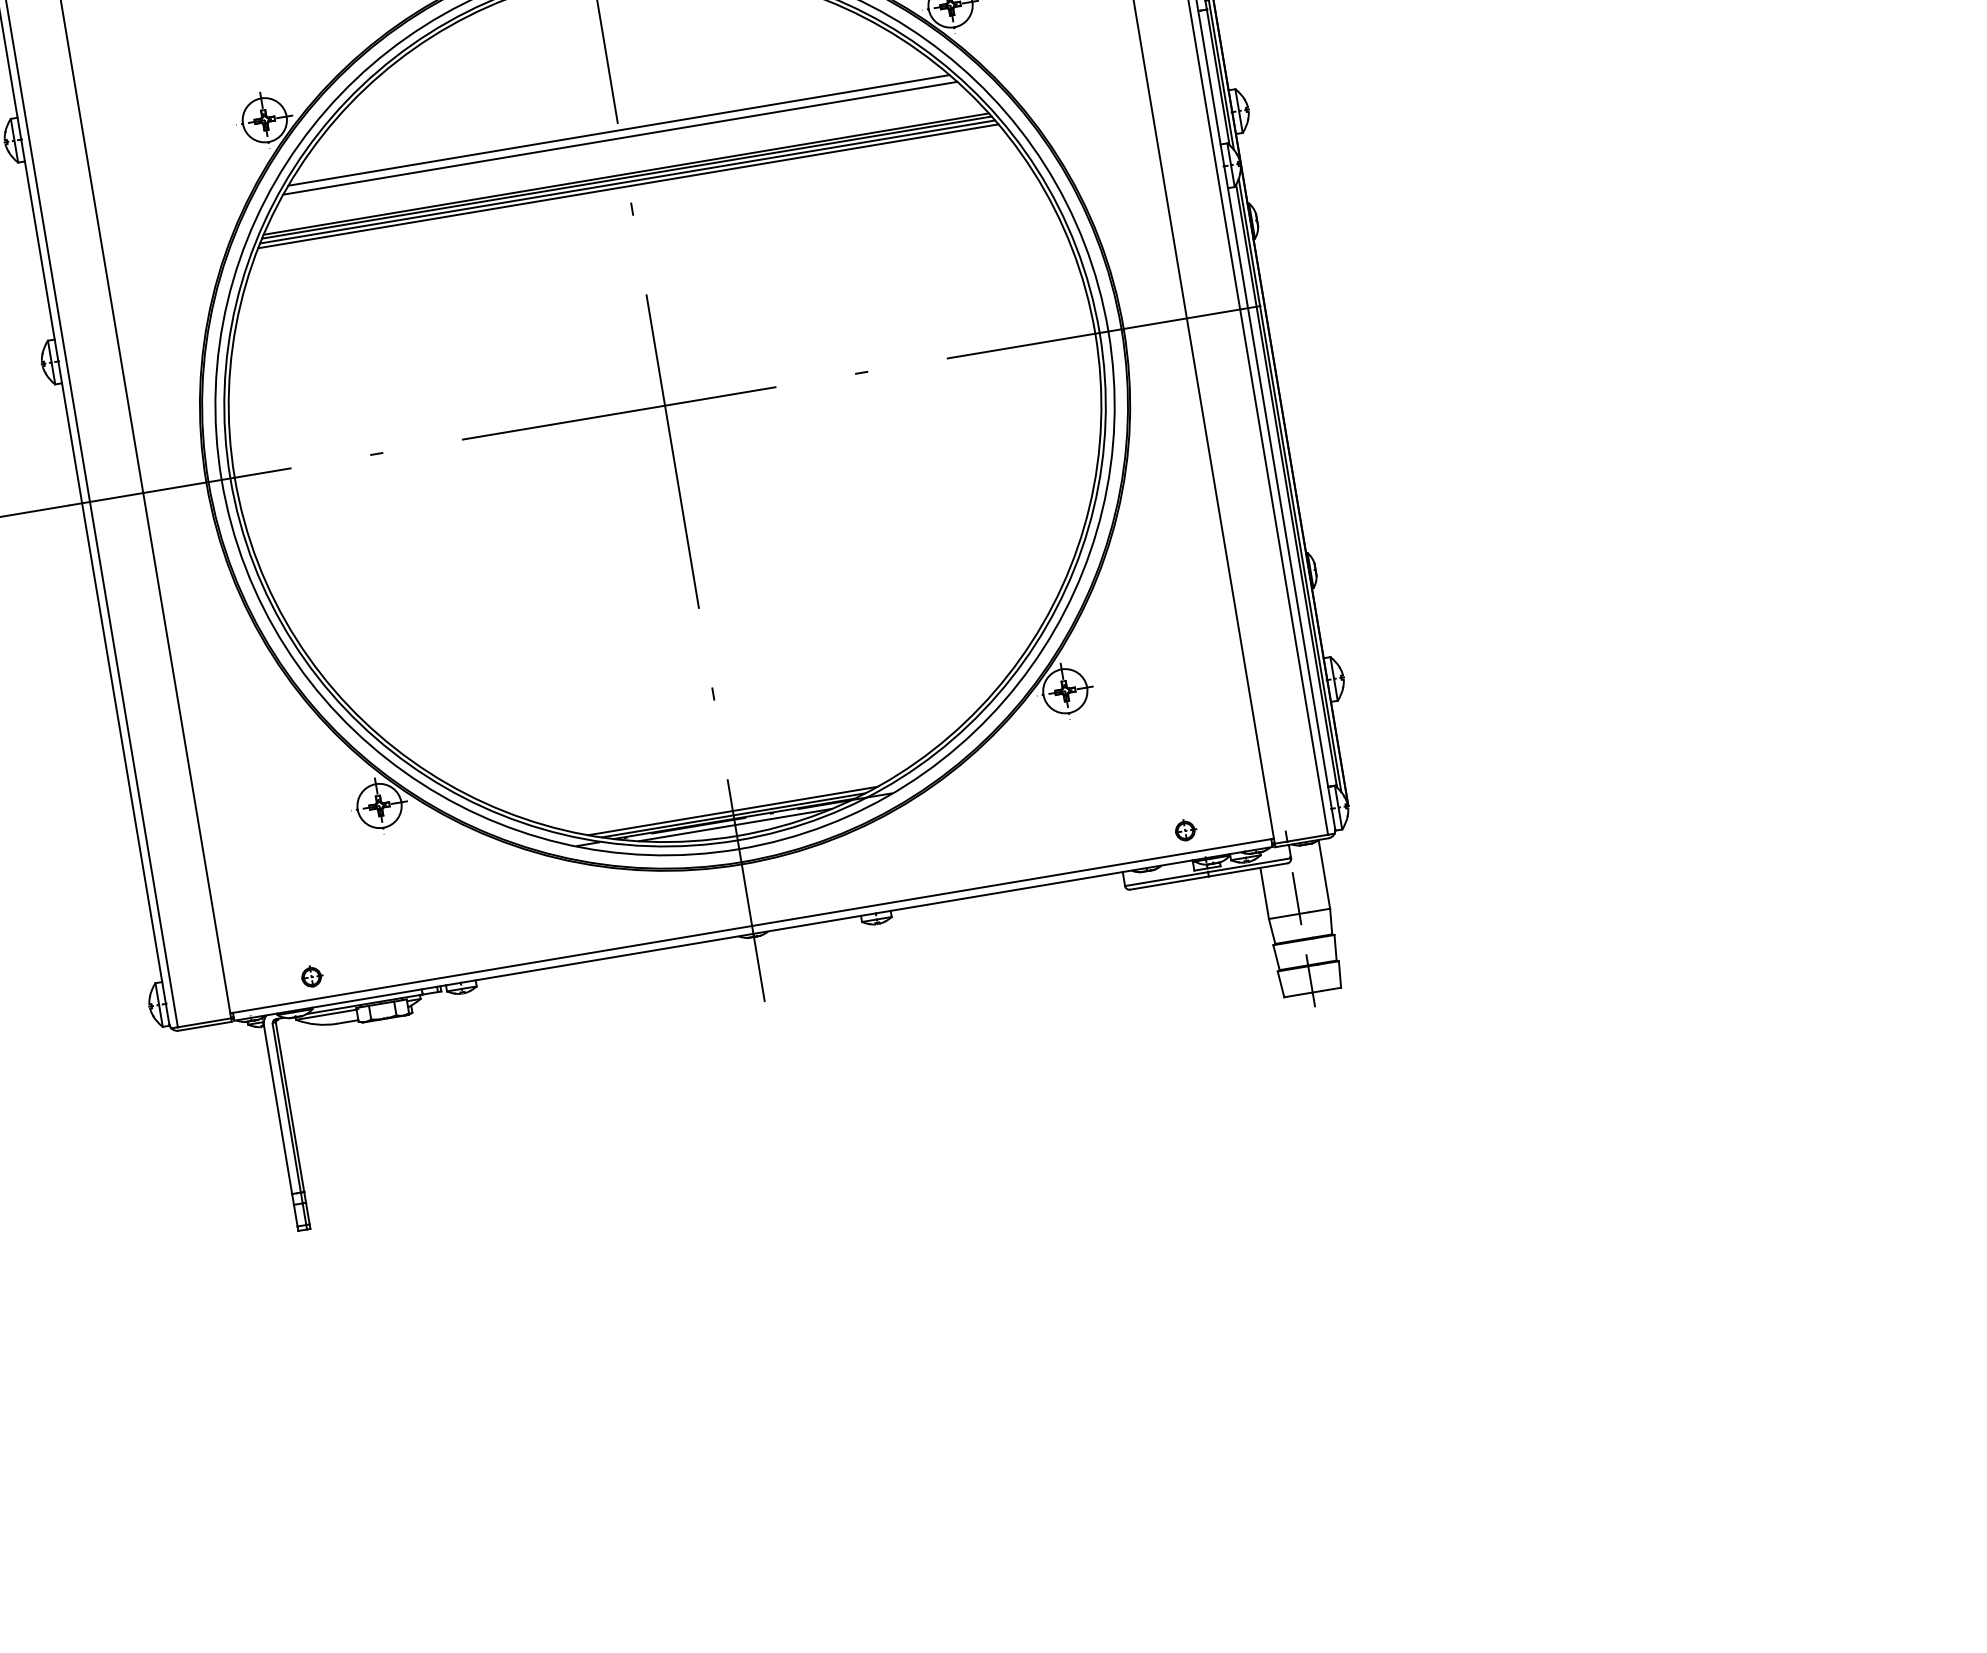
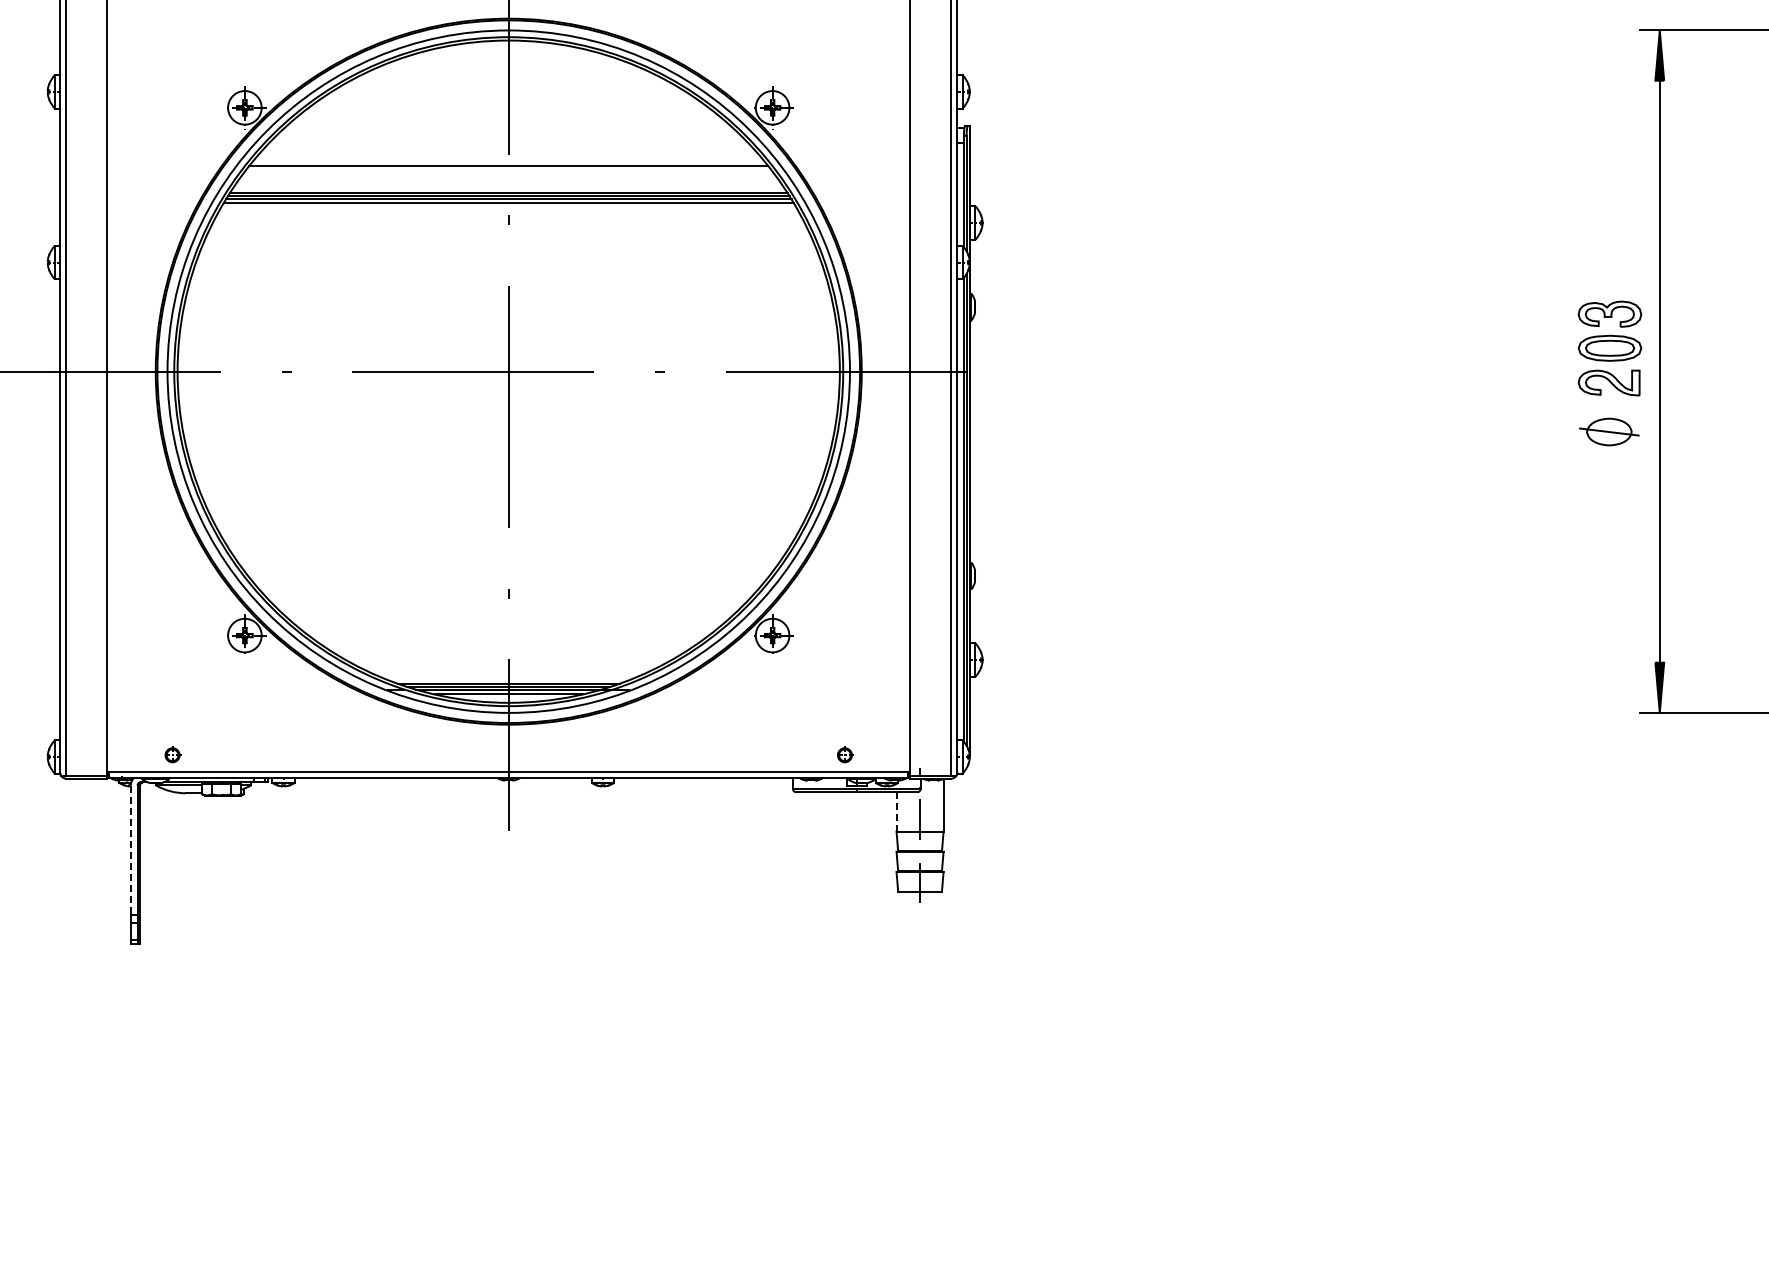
line: (618, 130) -> (508, 159), removed
line: (1264, 892) -> (896, 811), solid -> dashed
line: (277, 1110) -> (130, 850), solid -> dashed

